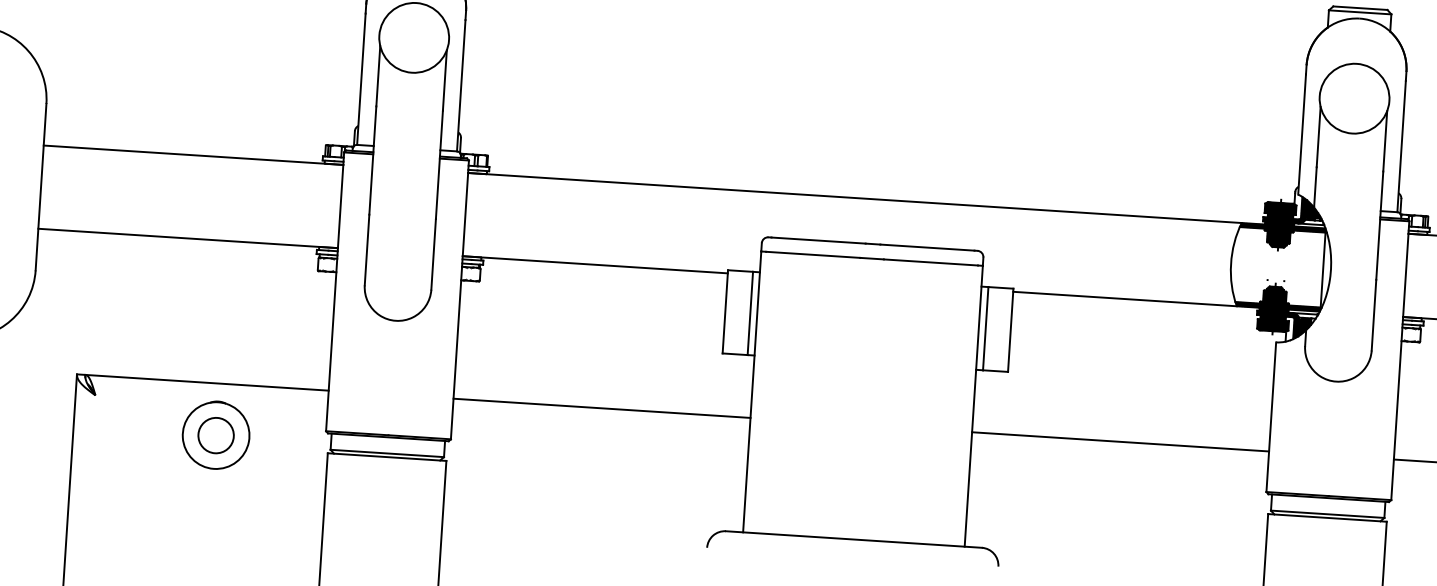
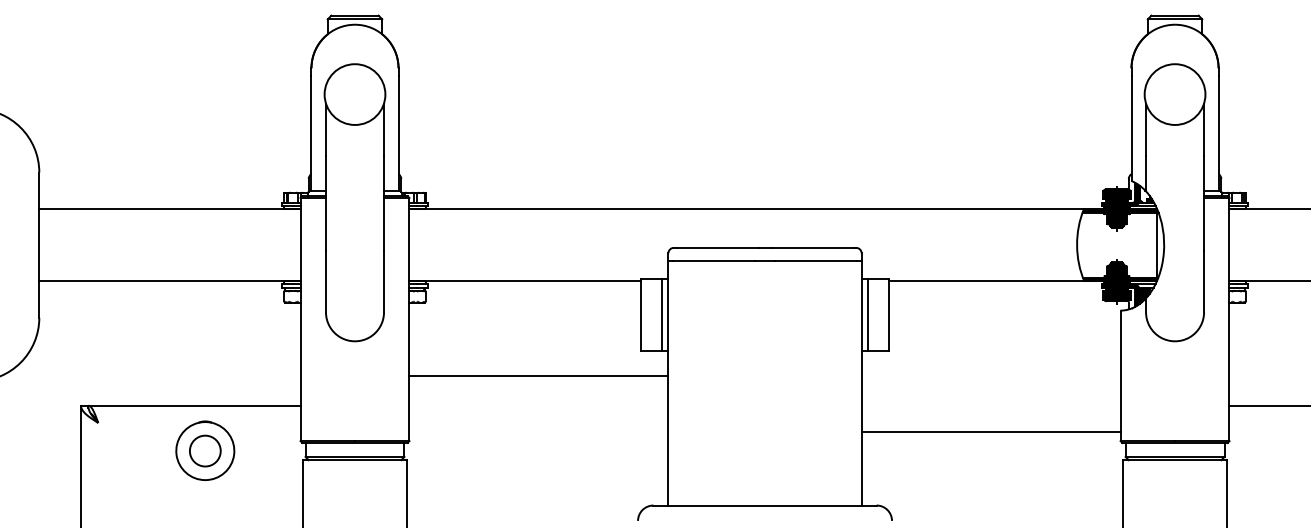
hatch: (1312, 209) -> (1144, 193), removed
line: (601, 408) -> (538, 375), moved
line: (1119, 441) -> (990, 431), moved

